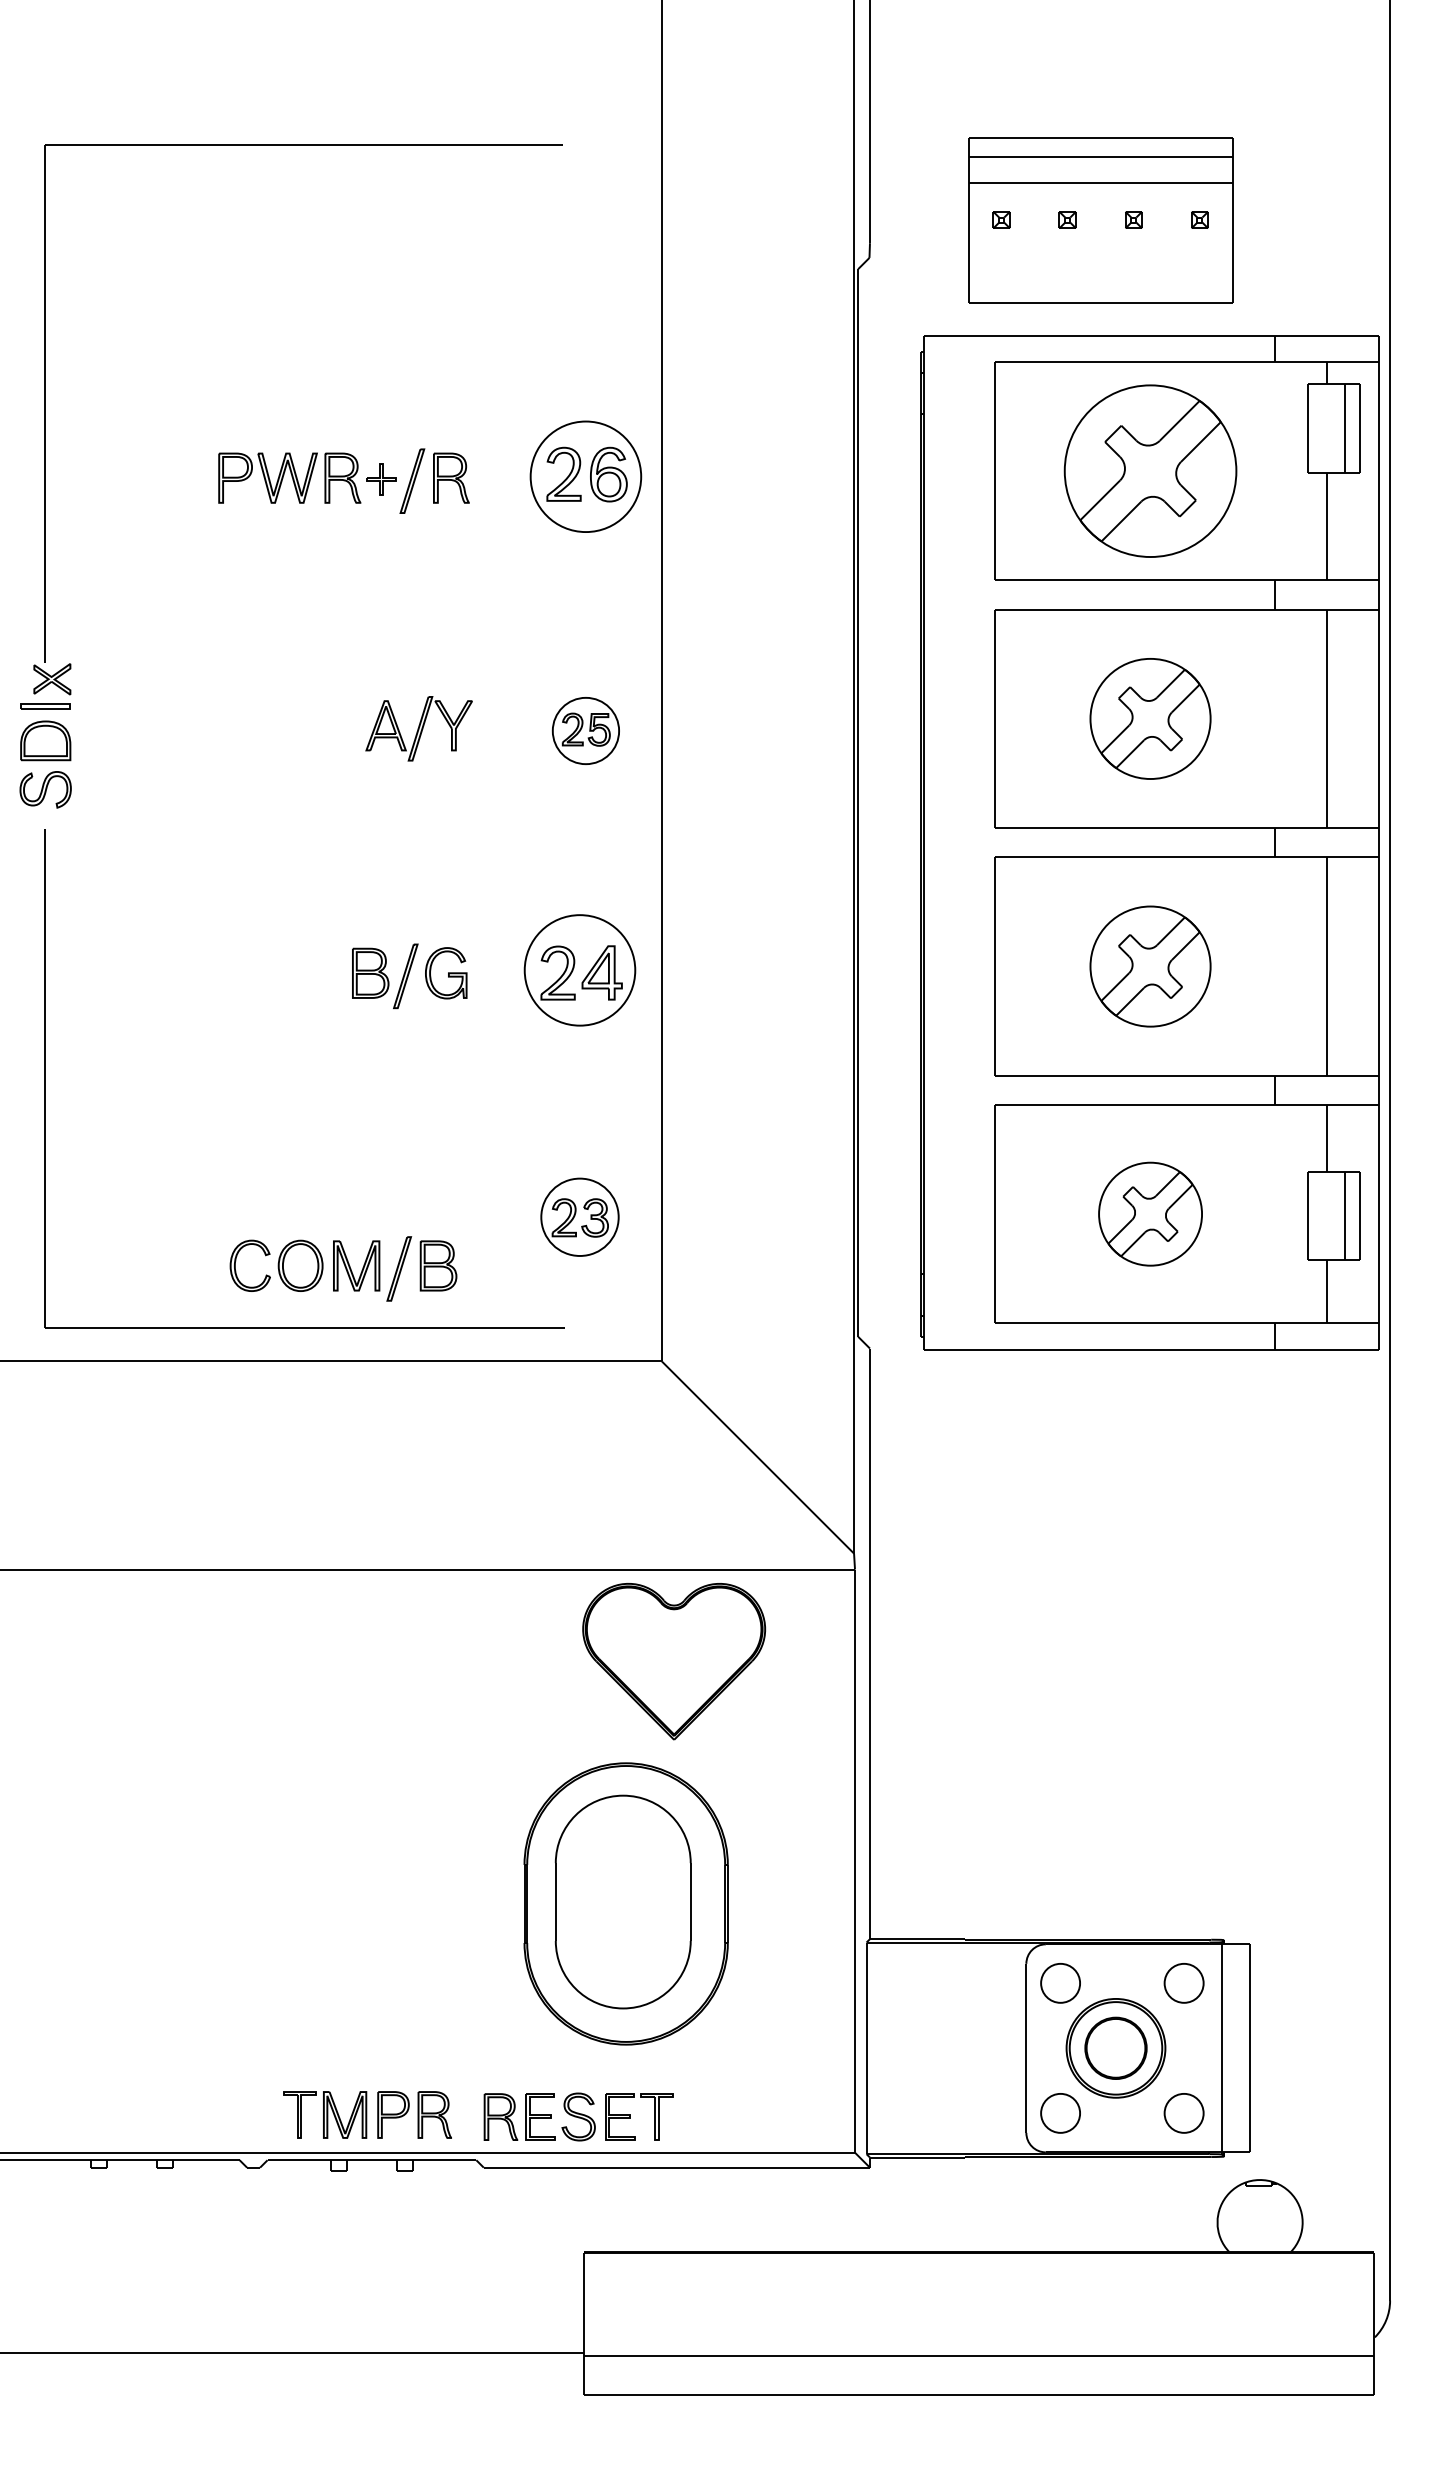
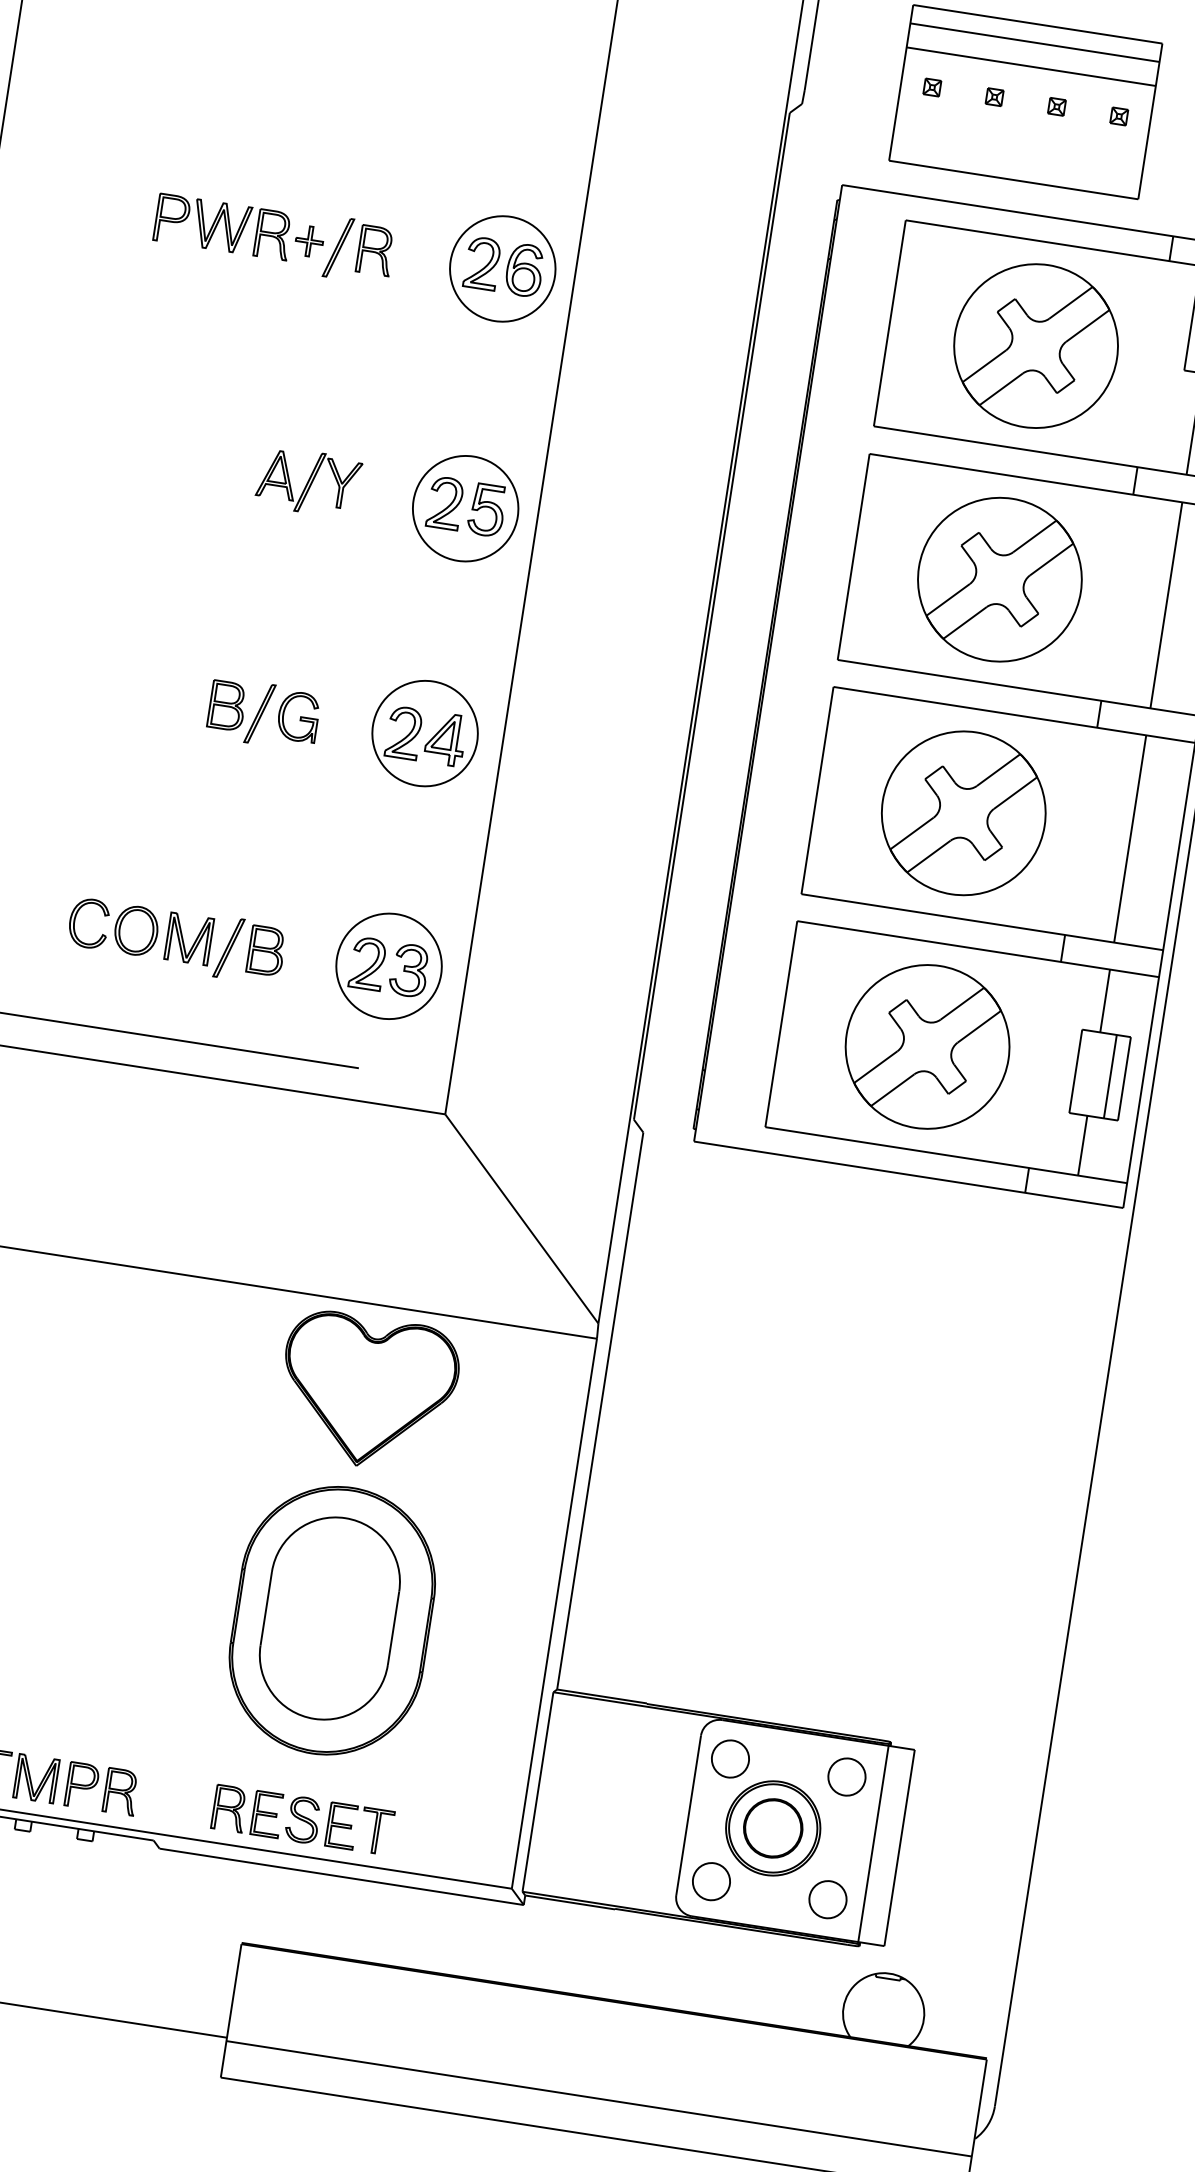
part: (1150, 718) -> (999, 579), size x1.43
part: (585, 730) -> (465, 508), size x1.67
part: (1150, 966) -> (963, 813), size x1.43
part: (1150, 1213) -> (927, 1046), size x1.67
part: (579, 1217) -> (388, 966), size x1.43
part: (343, 1268) -> (176, 939), moved
part: (674, 1661) -> (368, 1392), moved
part: (578, 2116) -> (302, 1819), moved

